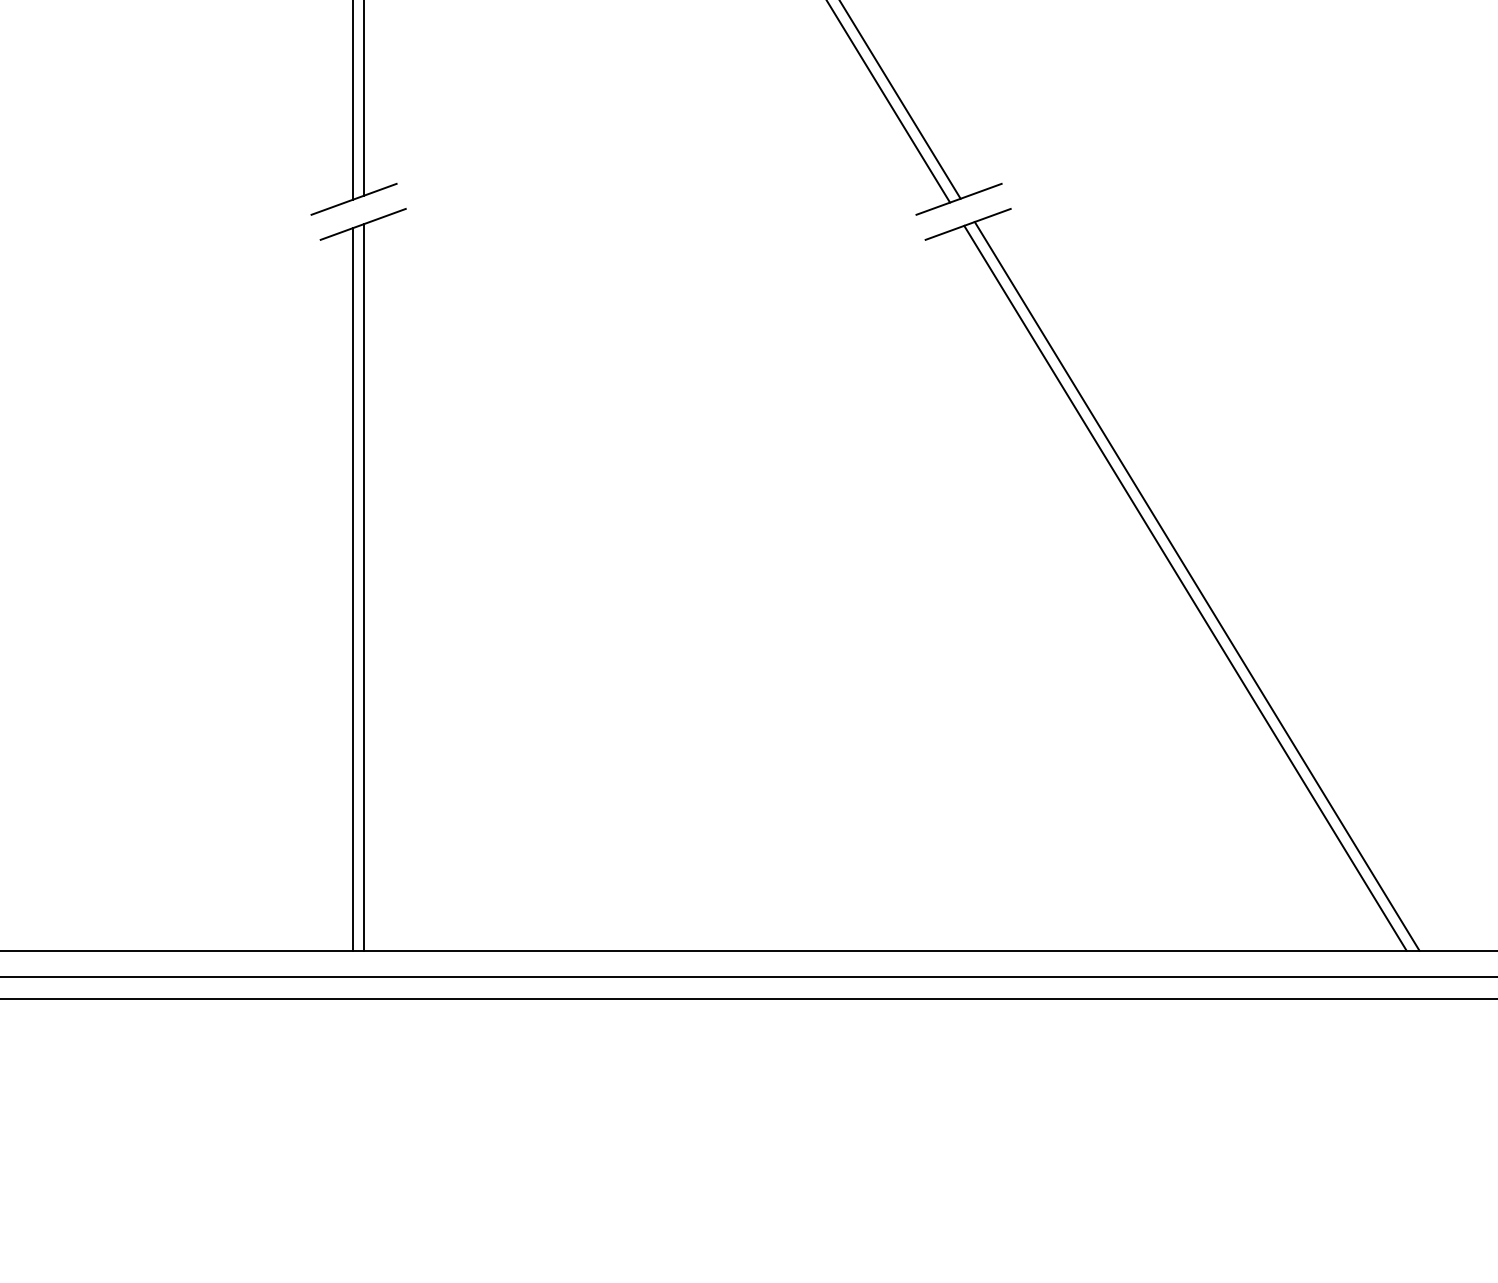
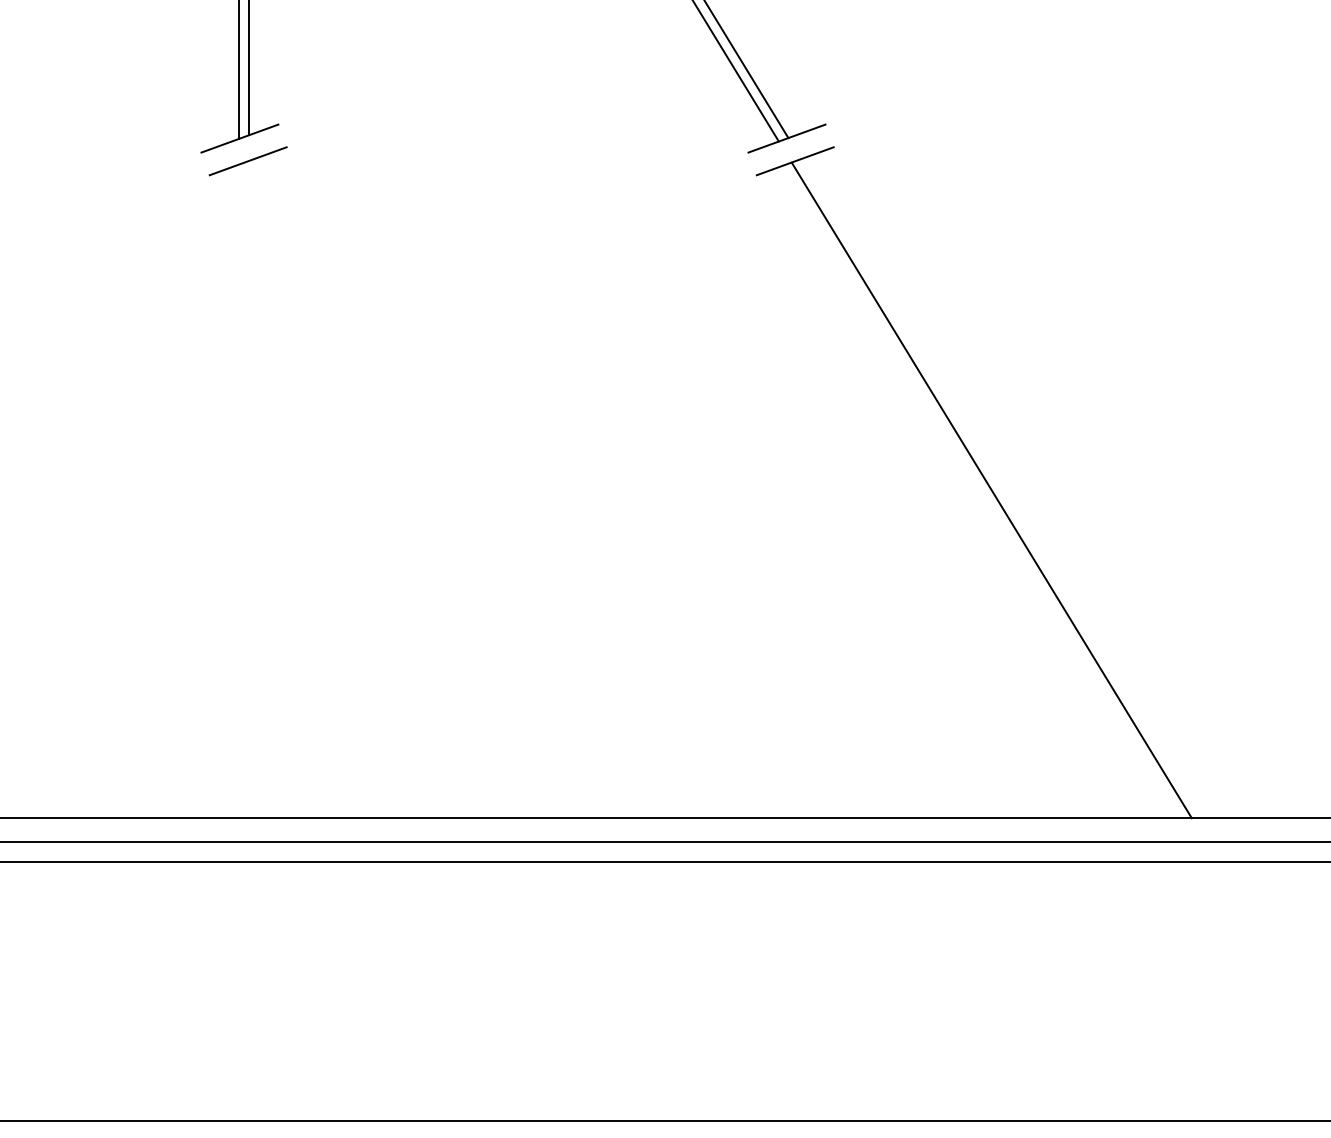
line: (1196, 586) -> (1001, 488), removed
line: (364, 587) -> (249, 489), removed
line: (353, 589) -> (239, 491), removed

